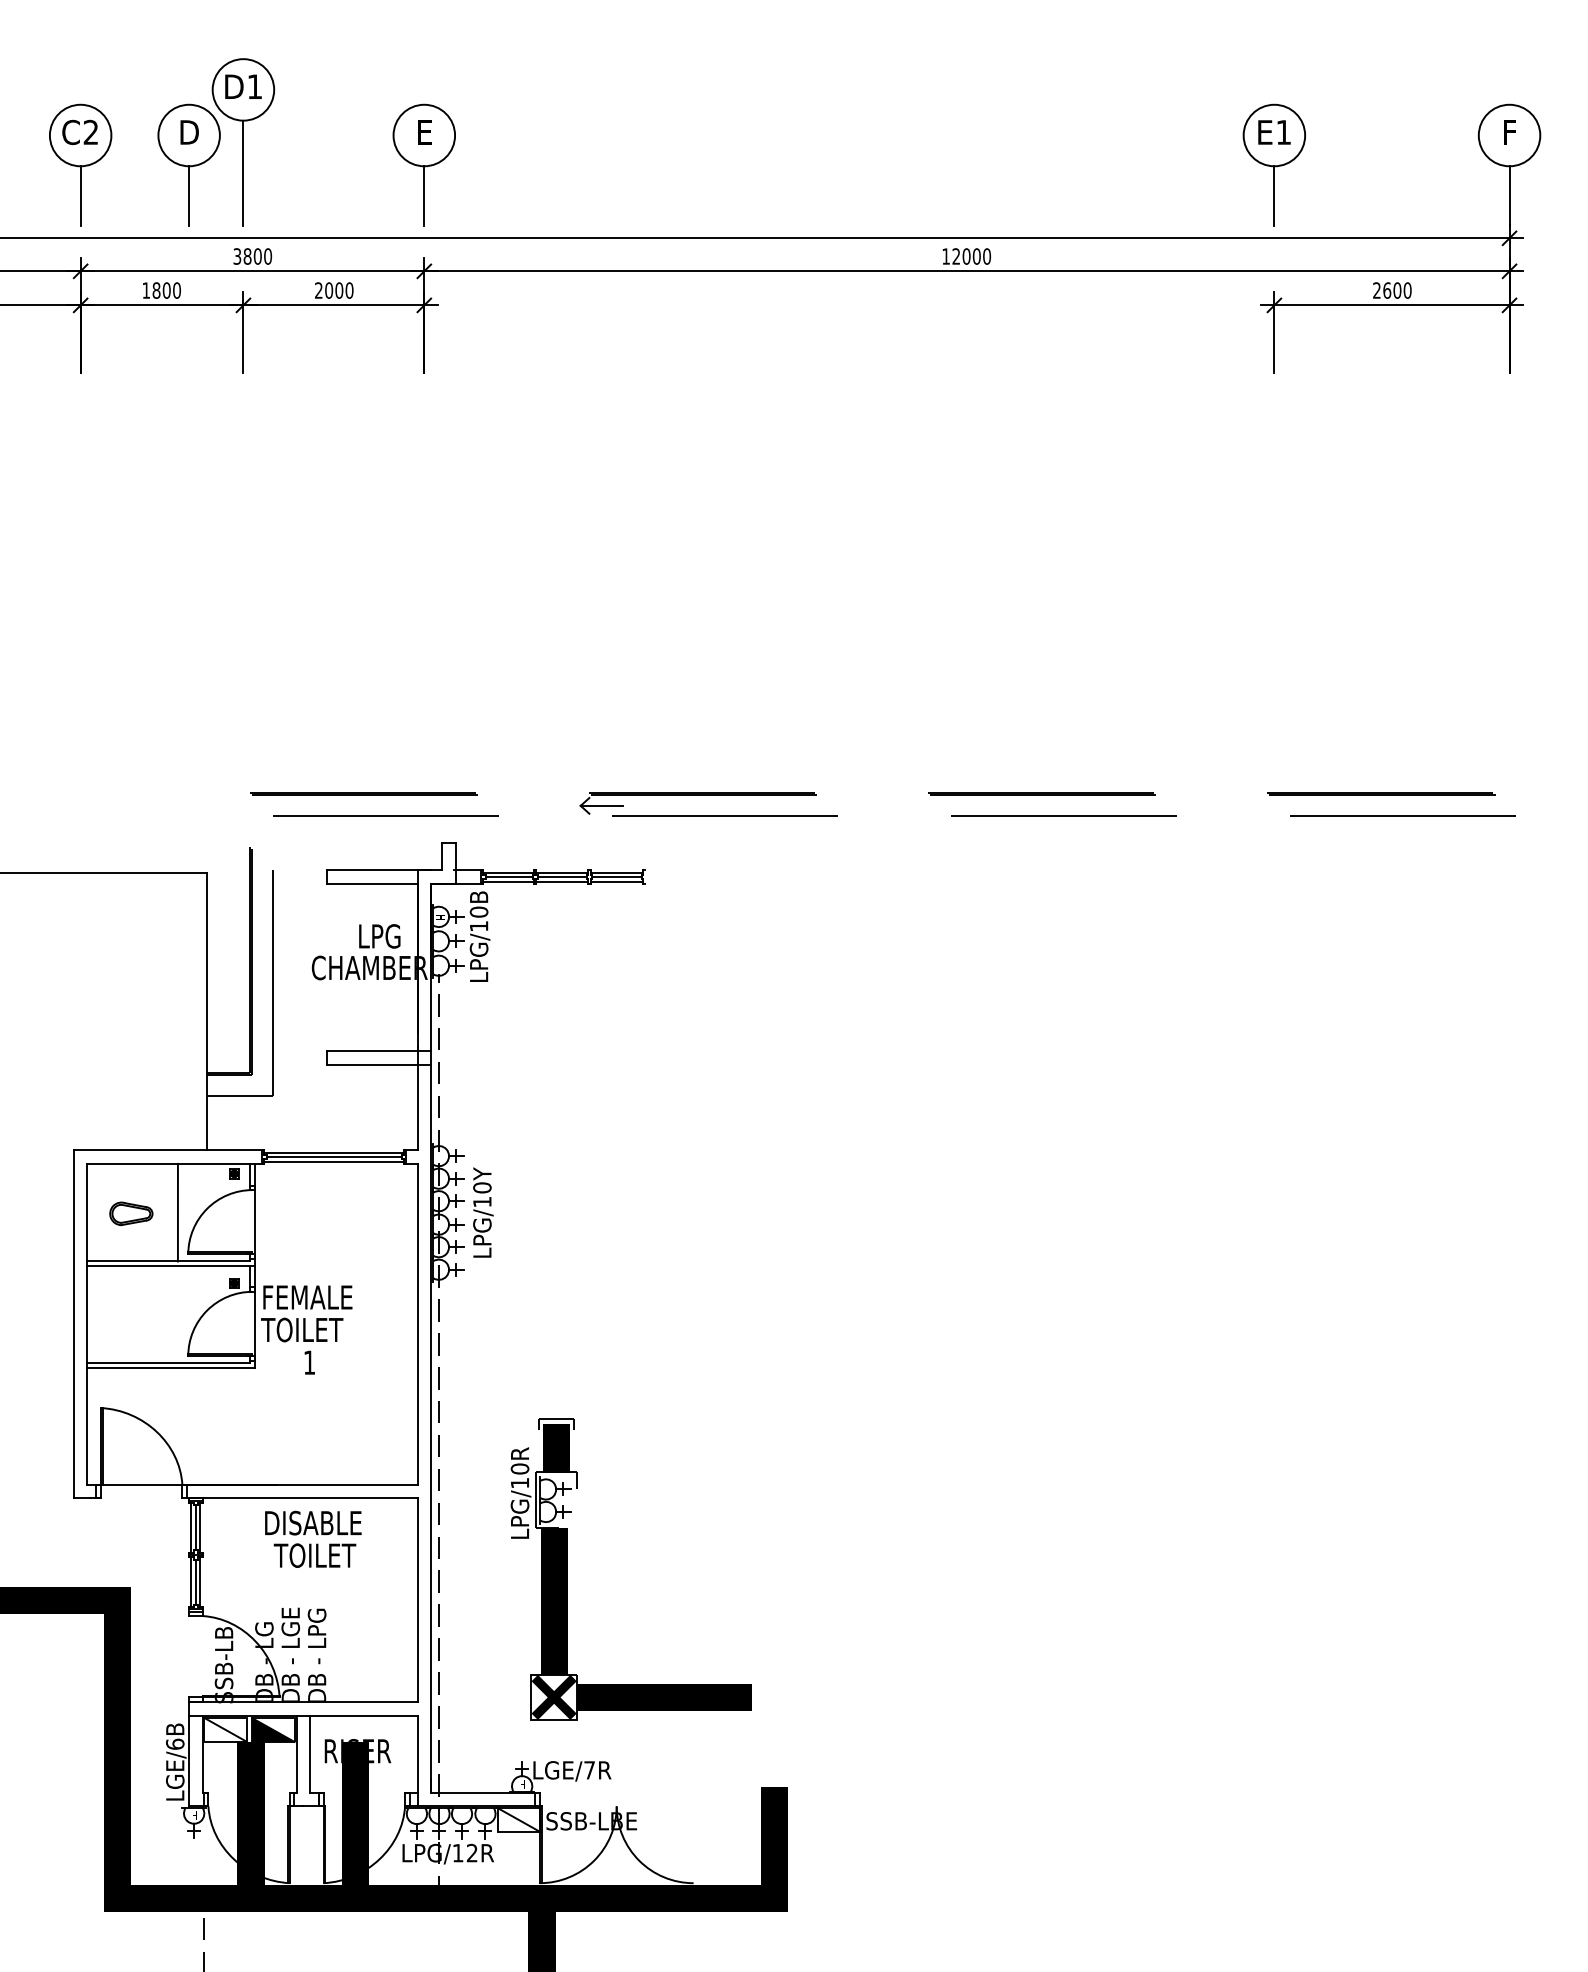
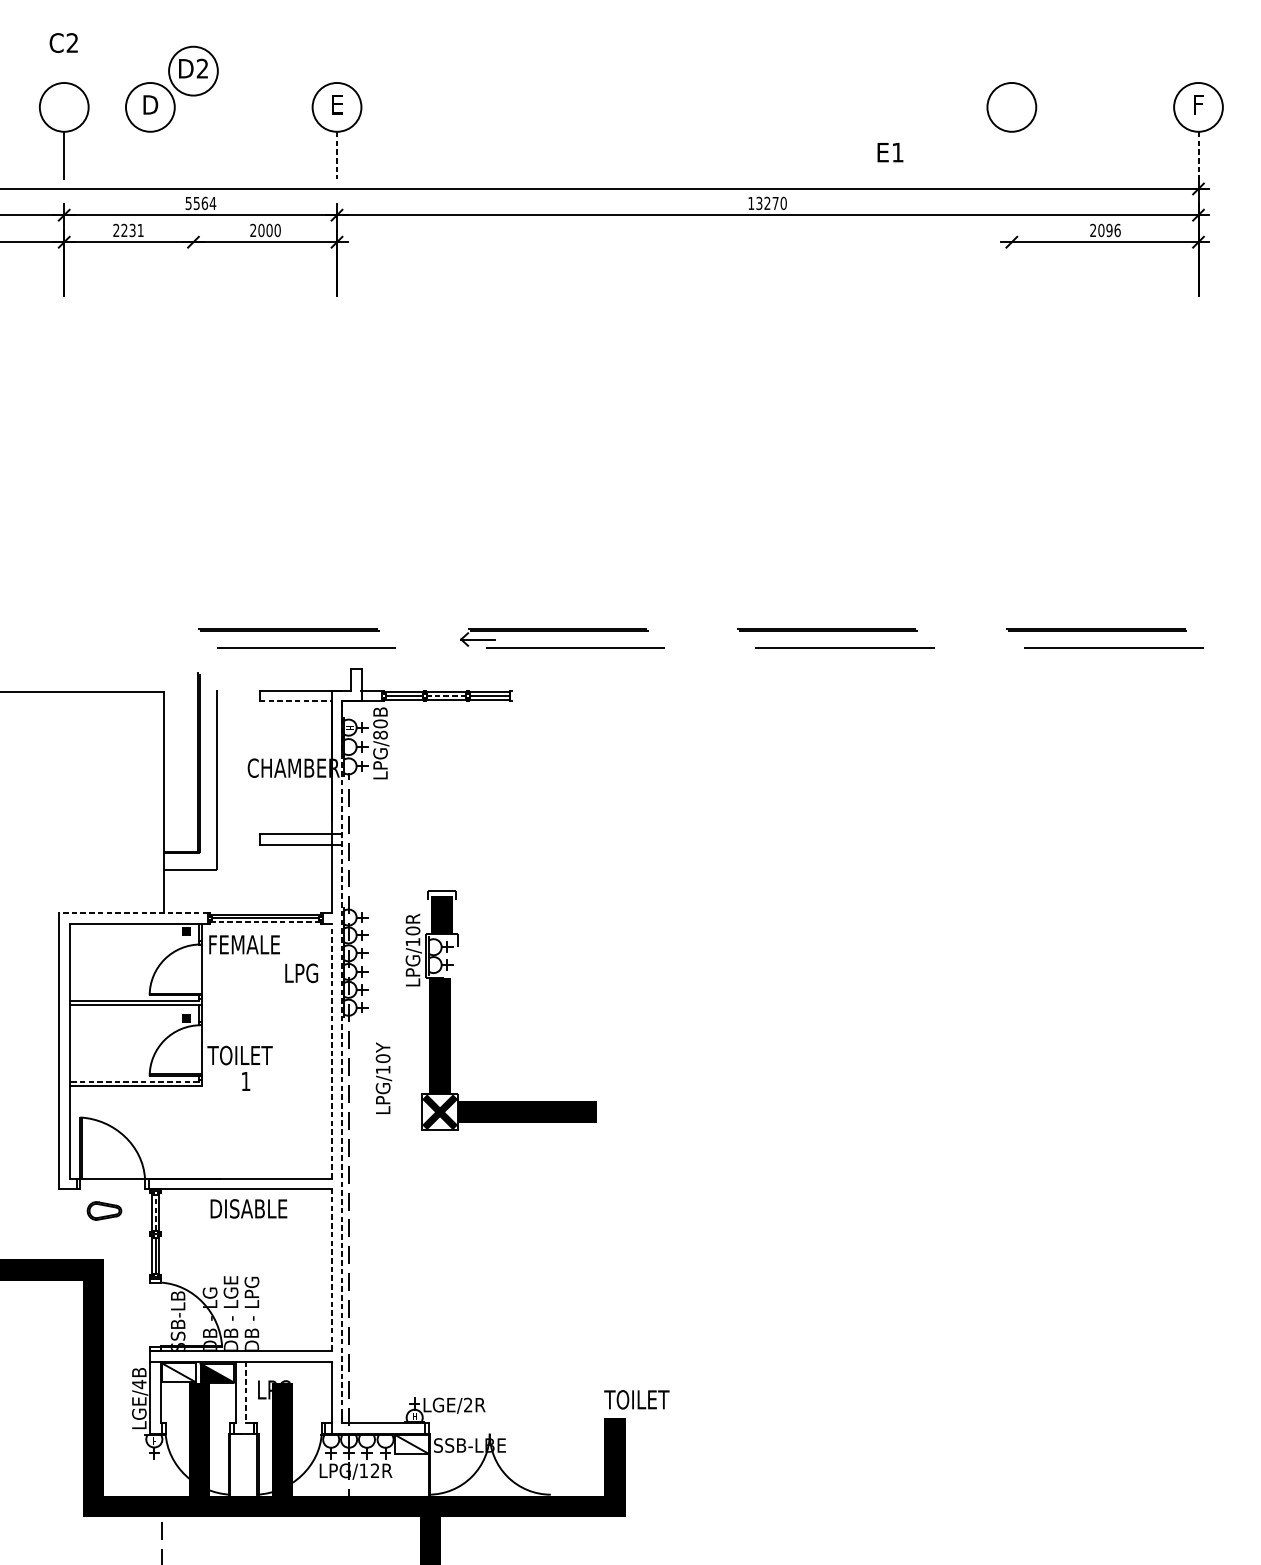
text: (254, 86) -> (202, 68), D1 -> D2
text: (79, 131) -> (63, 42), moved
text: (1274, 132) -> (890, 152), moved
line: (243, 173) -> (193, 137), removed
line: (189, 196) -> (150, 155), removed
line: (424, 196) -> (337, 155), solid -> dashed
line: (1274, 196) -> (1011, 155), removed
line: (1509, 196) -> (1198, 155), solid -> dashed
text: (252, 256) -> (200, 203), 3800 -> 5564
text: (966, 256) -> (767, 203), 12000 -> 13270
text: (161, 290) -> (128, 230), 1800 -> 2231
text: (1397, 290) -> (1109, 230), 2600 -> 2096
line: (243, 331) -> (193, 262), removed
line: (1274, 332) -> (1011, 263), removed
line: (562, 877) -> (446, 696), solid -> dashed
line: (372, 883) -> (295, 701), solid -> dashed
text: (478, 925) -> (380, 734), LPG/10B -> LPG/80B
text: (379, 936) -> (301, 973), moved
line: (167, 1150) -> (133, 913), solid -> dashed
line: (334, 1161) -> (265, 921), solid -> dashed
line: (177, 1212) -> (141, 962), removed
text: (483, 1212) -> (384, 1078), moved
part: (131, 1213) -> (104, 1210), moved
text: (307, 1297) -> (244, 944), moved
line: (417, 1324) -> (331, 1051), solid -> dashed
line: (431, 1337) -> (342, 1061), solid -> dashed
line: (168, 1363) -> (133, 1082), solid -> dashed
line: (195, 1527) -> (155, 1212), solid -> dashed
text: (314, 1555) -> (636, 1399), moved
part: (567, 1569) -> (450, 1010), moved
line: (417, 1600) -> (331, 1270), solid -> dashed
text: (175, 1744) -> (139, 1384), LGE/6B -> LGE/4B
text: (359, 1751) -> (285, 1390), RISER -> LPG
line: (310, 1754) -> (246, 1392), solid -> dashed
text: (589, 1770) -> (468, 1405), LGE/7R -> LGE/2R

